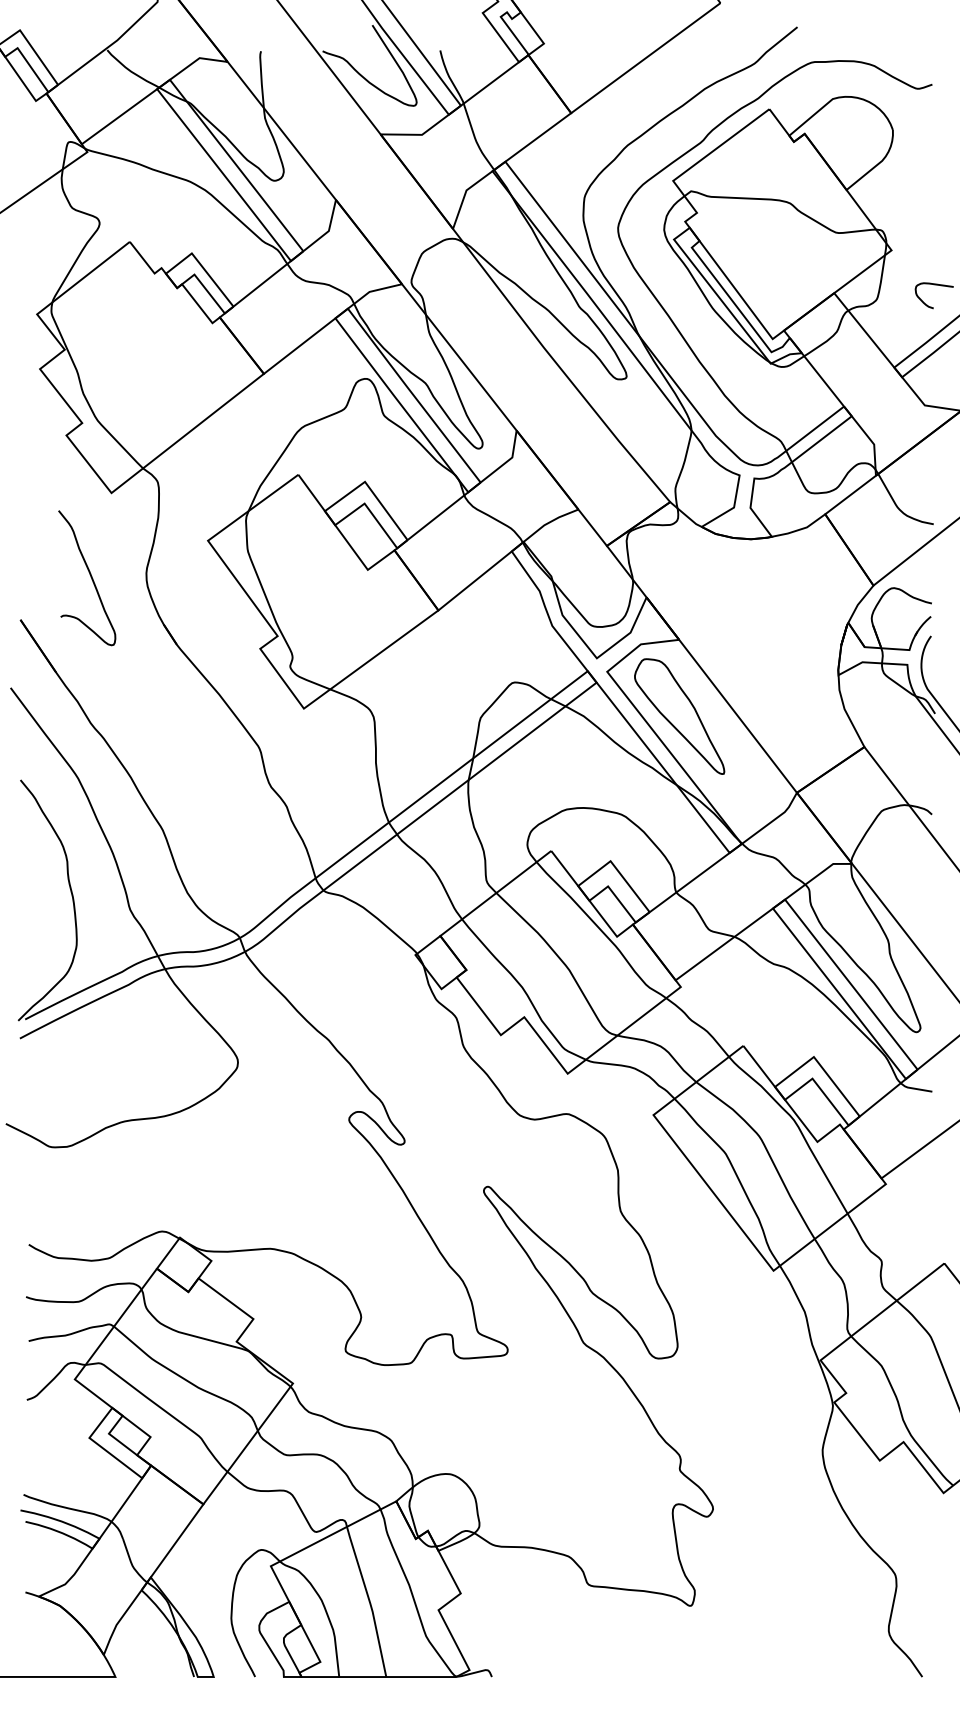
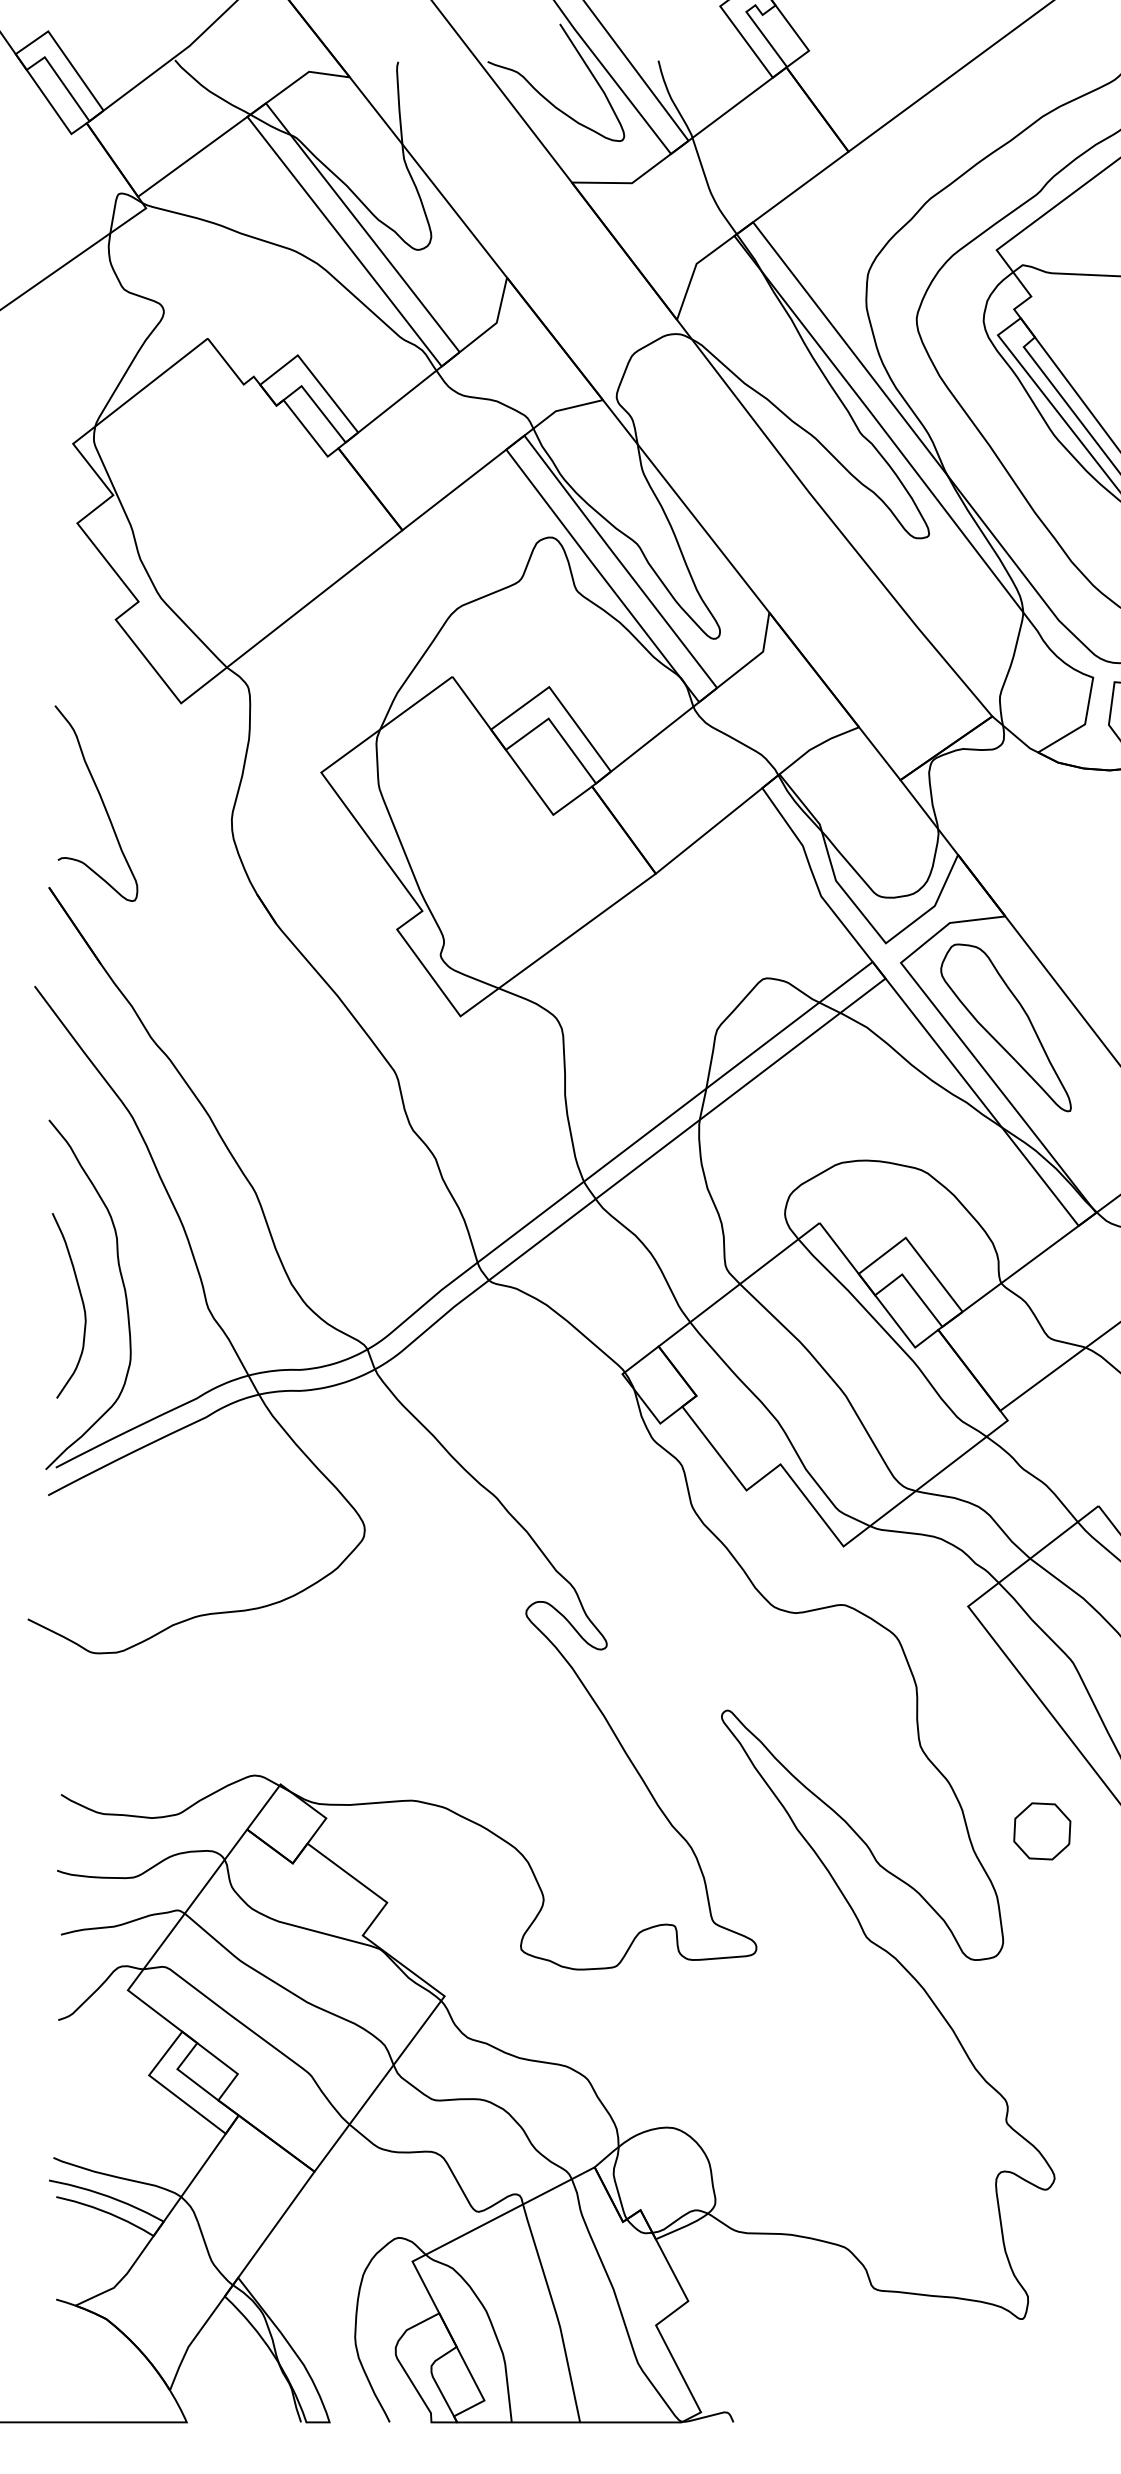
curve: (90, 577) -> (101, 802), moved
curve: (42, 904) -> (80, 1300), added
part: (704, 1269) -> (1042, 1830), added

